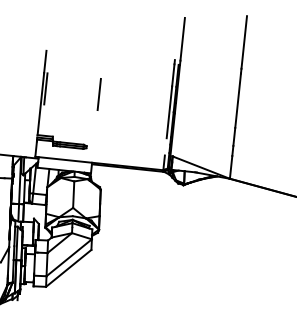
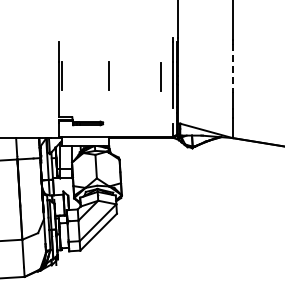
line: (237, 100) -> (232, 68), solid -> dashed
line: (156, 101) -> (160, 76), added

